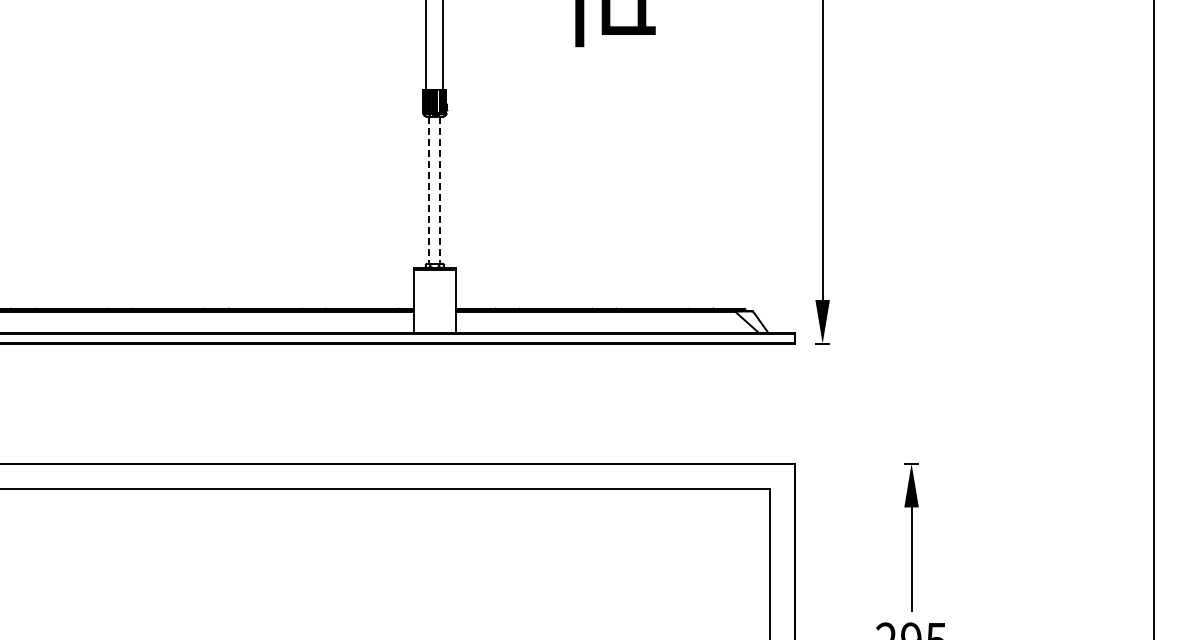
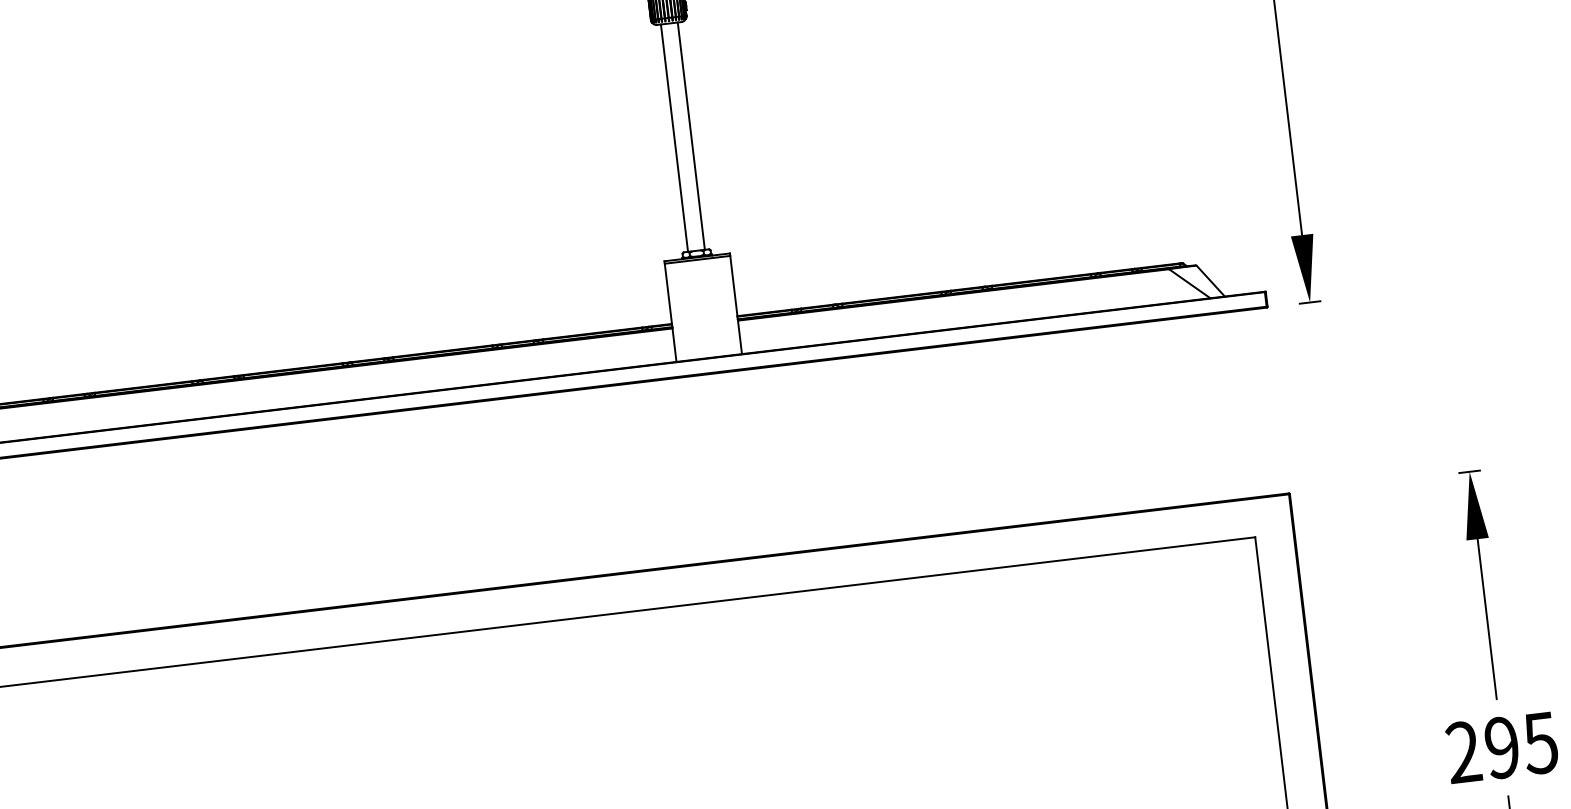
line: (429, 190) -> (674, 138), dashed -> solid
line: (440, 190) -> (691, 136), dashed -> solid

